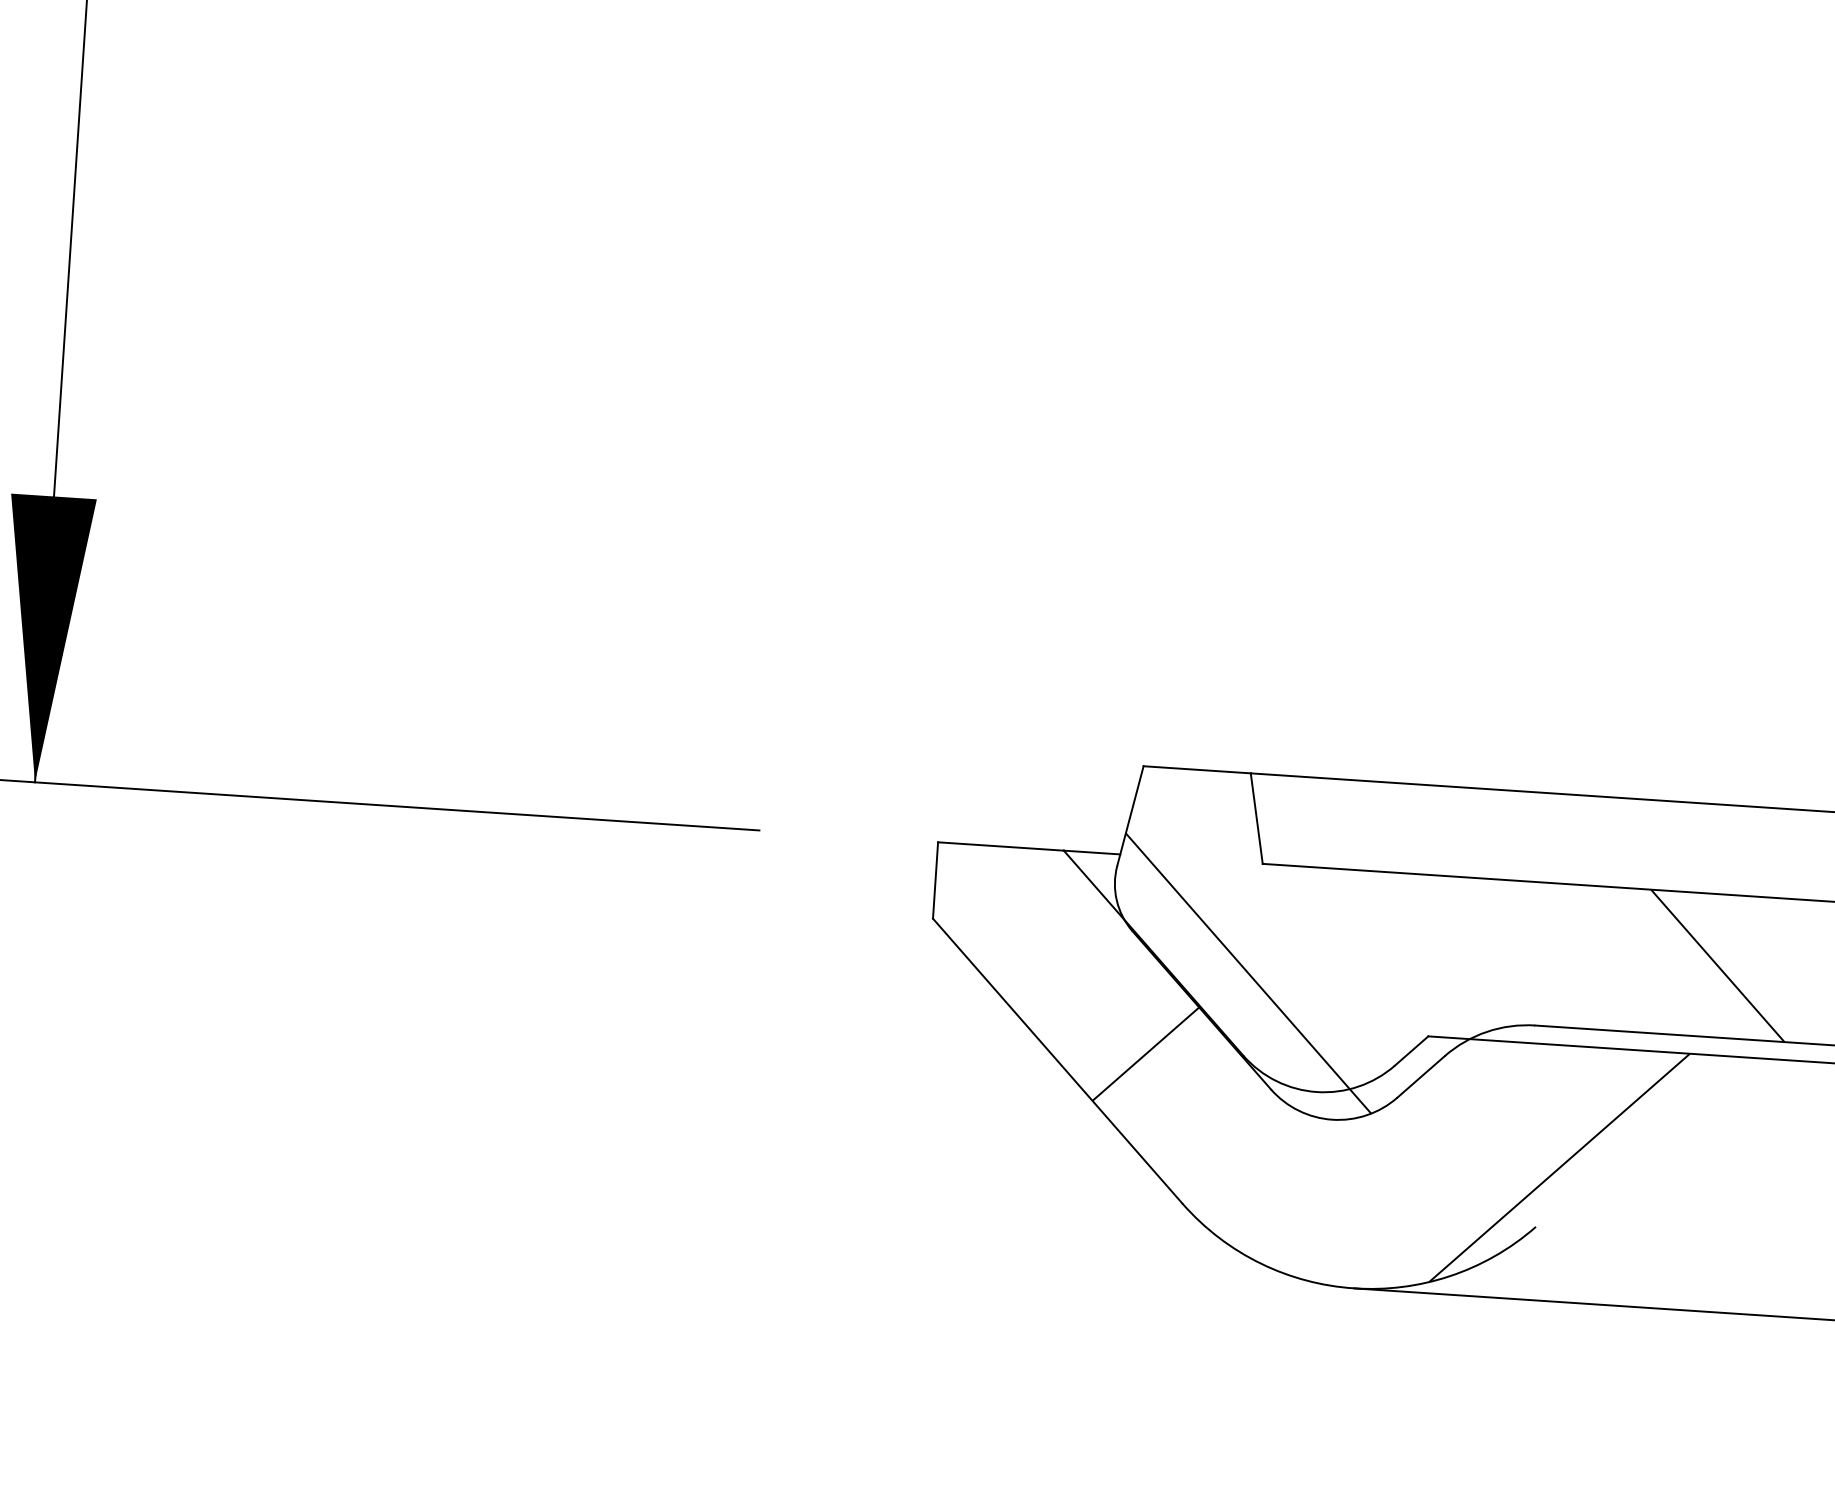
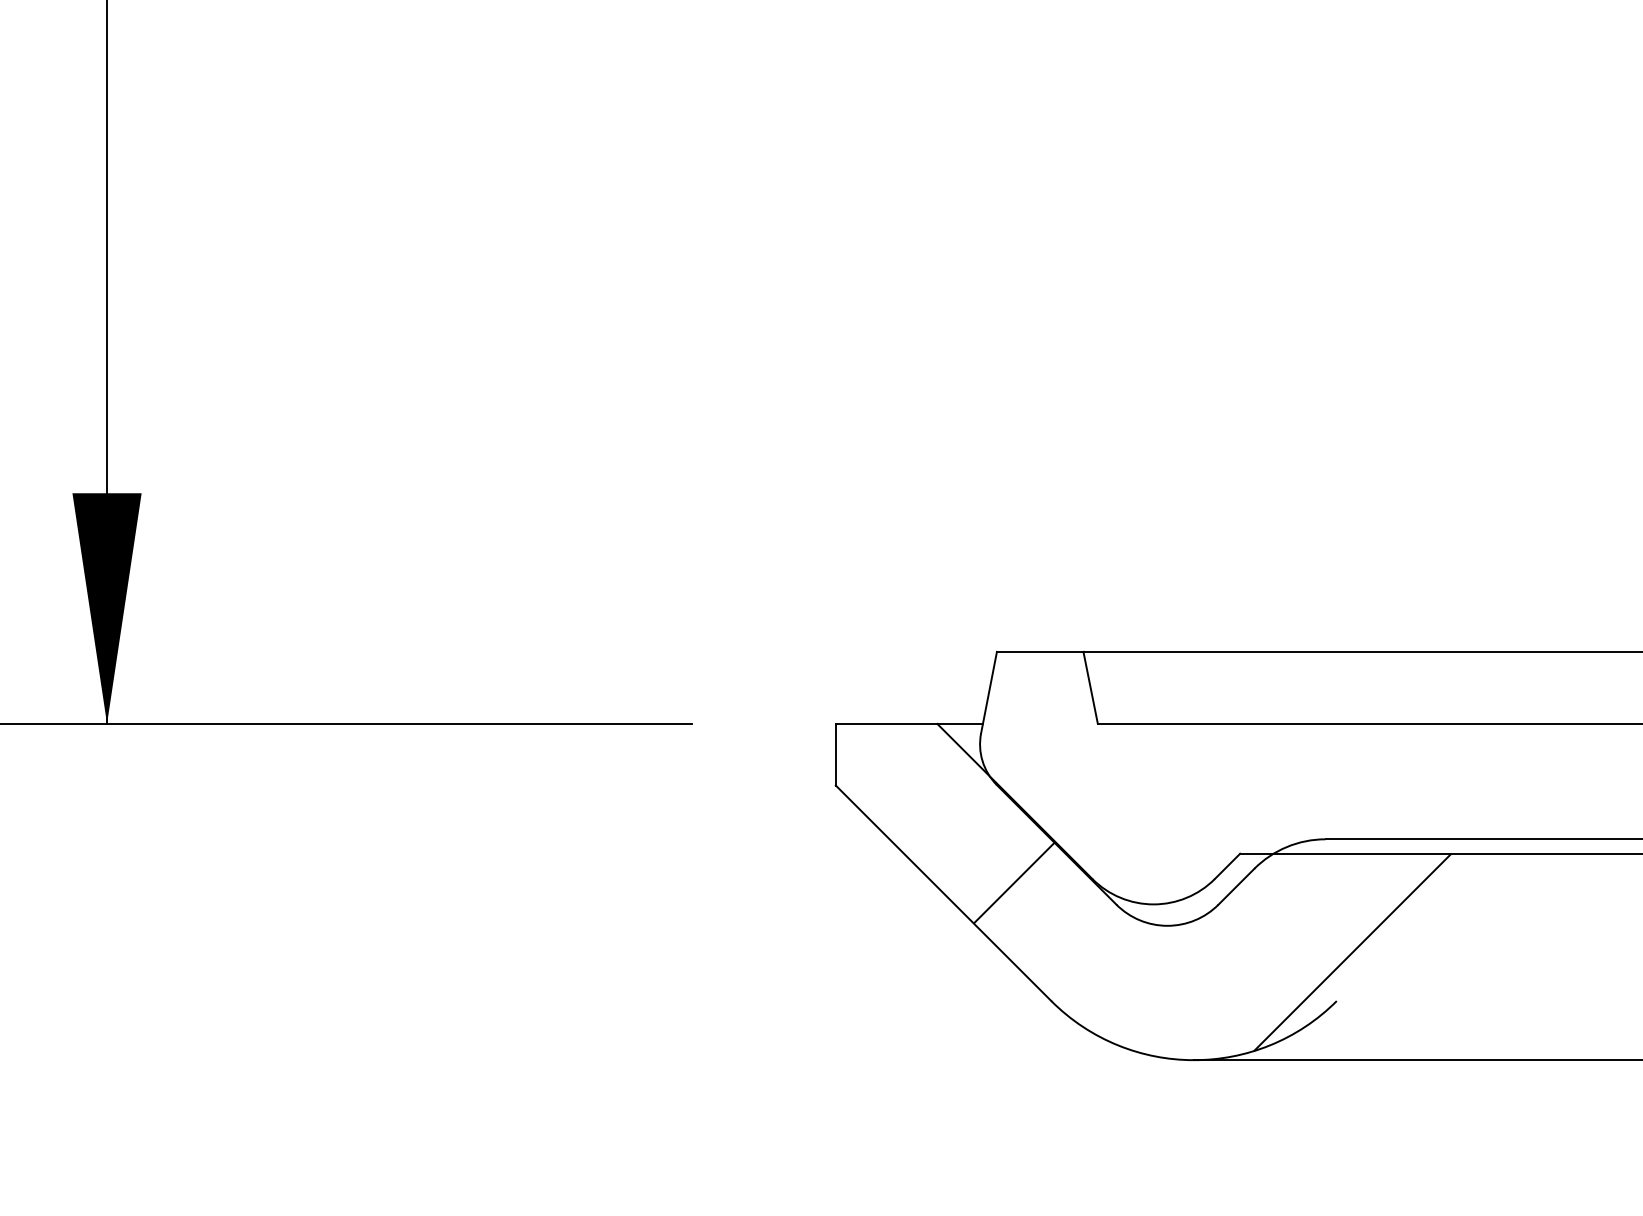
hatch: (1451, 986) -> (1256, 812), removed

